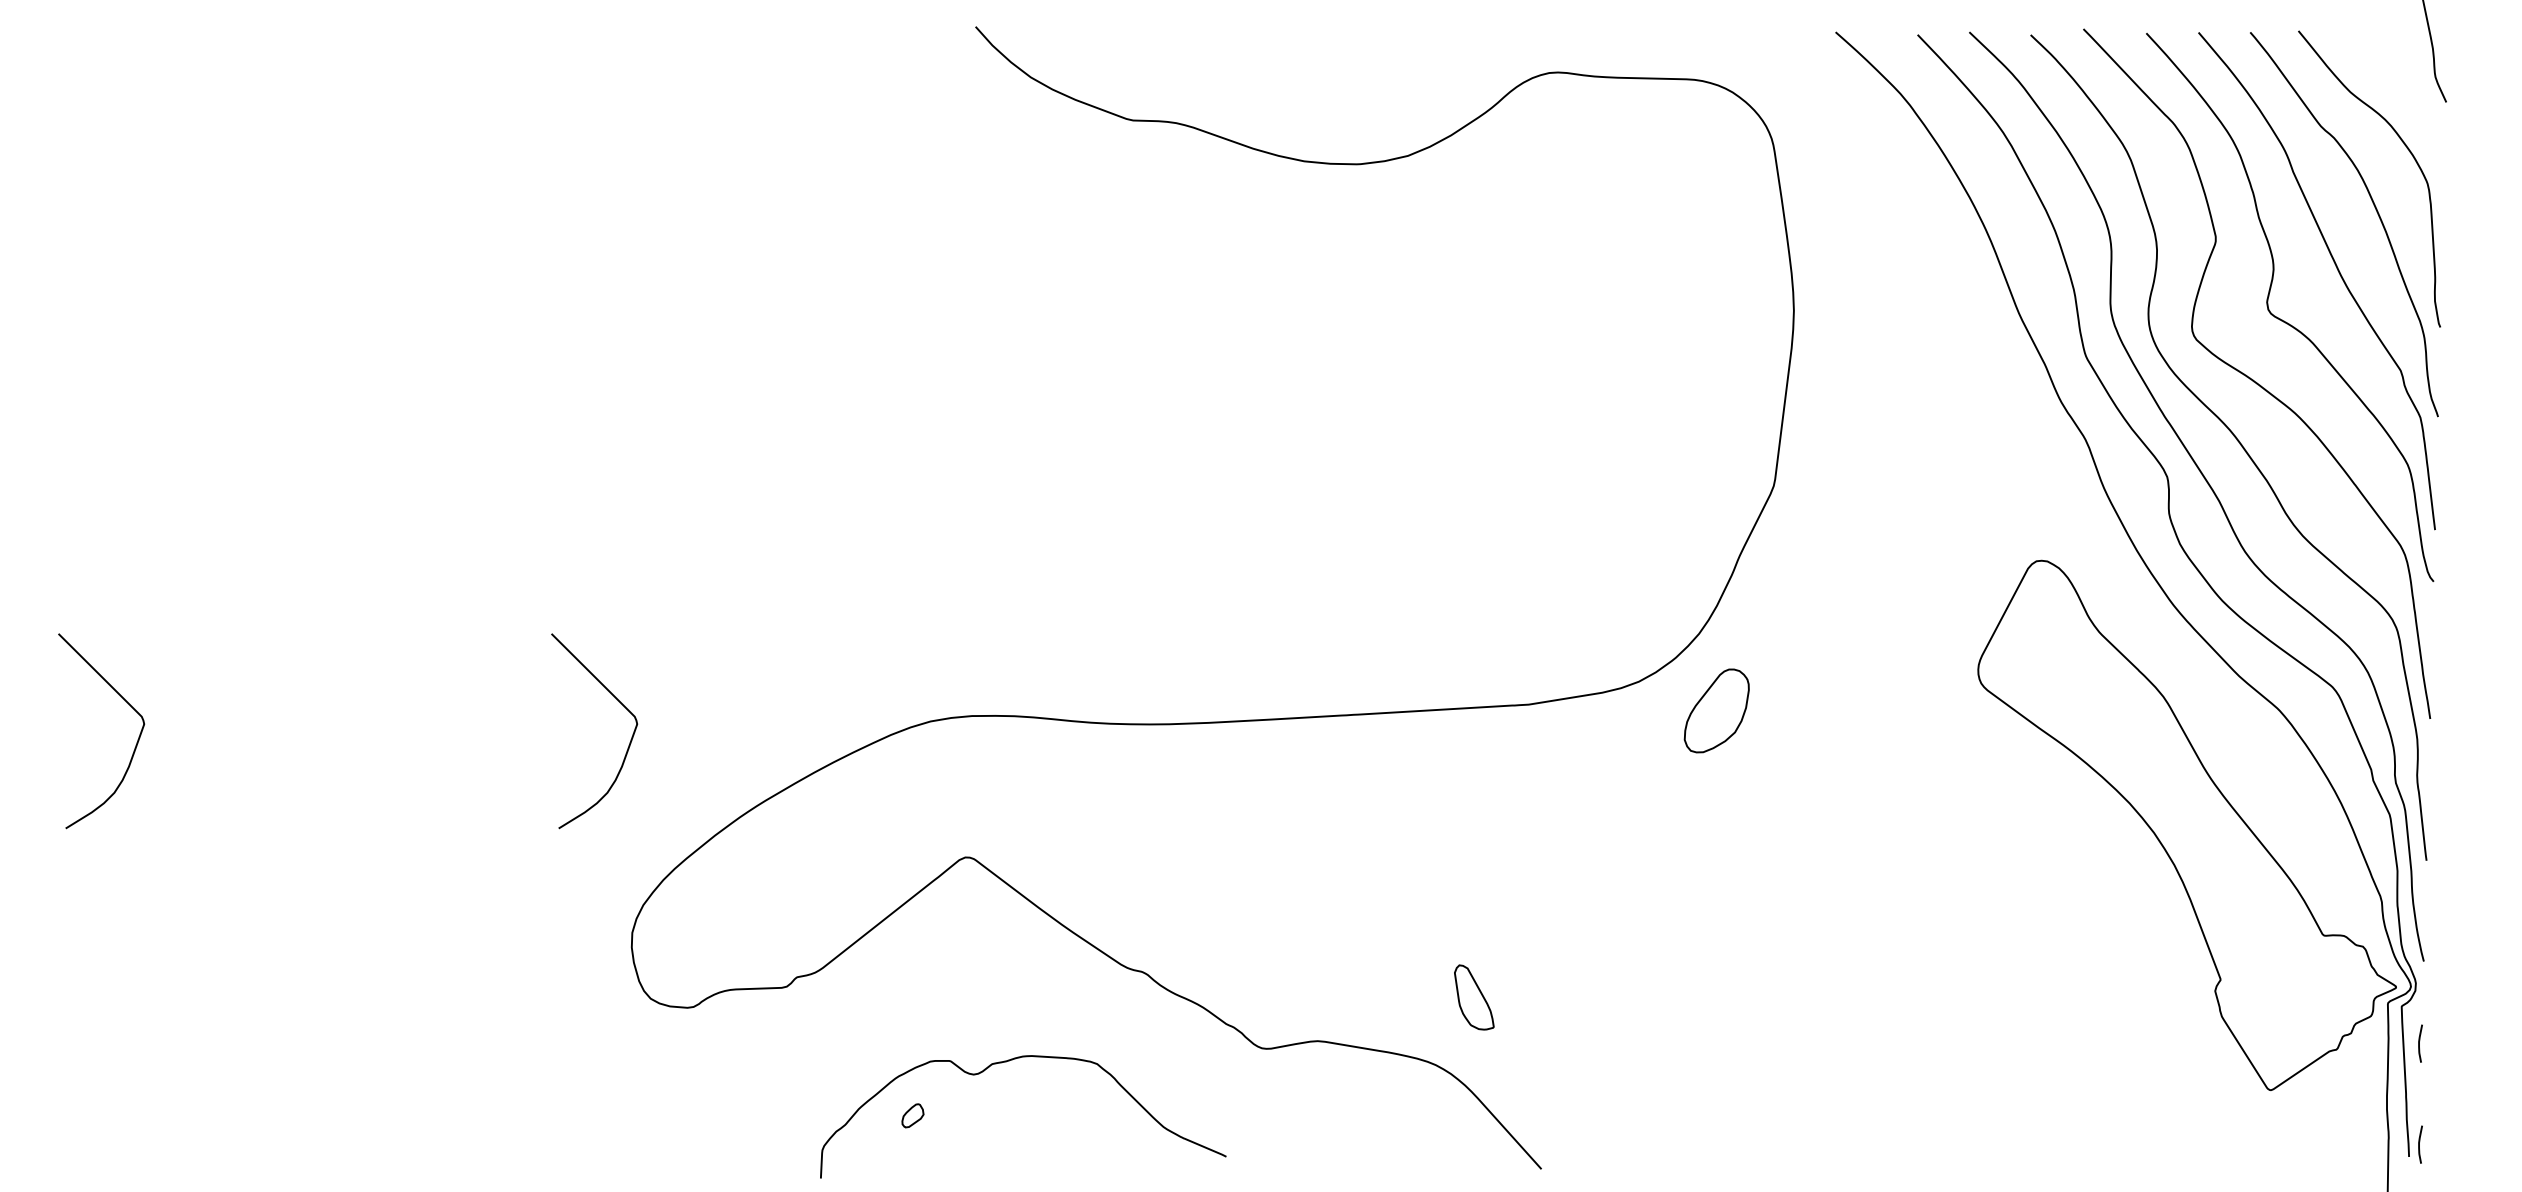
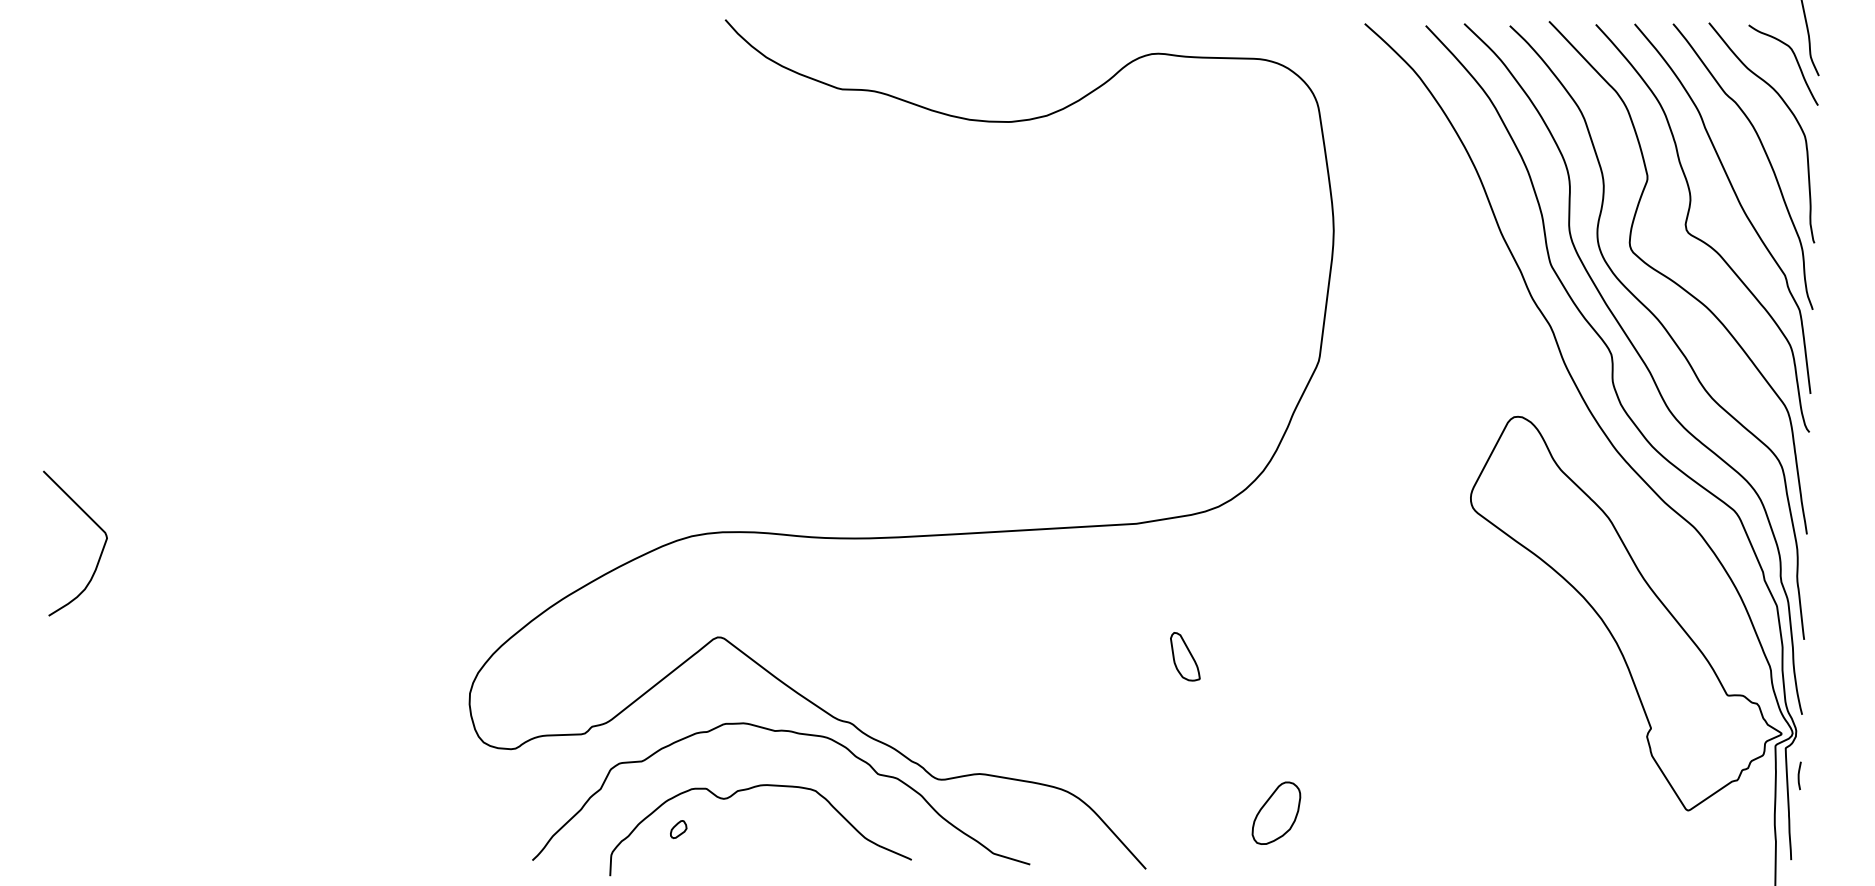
curve: (2415, 81) -> (1795, 60), added
part: (1716, 710) -> (1276, 812), moved
curve: (627, 747) -> (466, 555), removed
curve: (1072, 987) -> (797, 734), added
part: (1474, 997) -> (1185, 656), moved
curve: (2419, 1144) -> (1798, 850), removed

